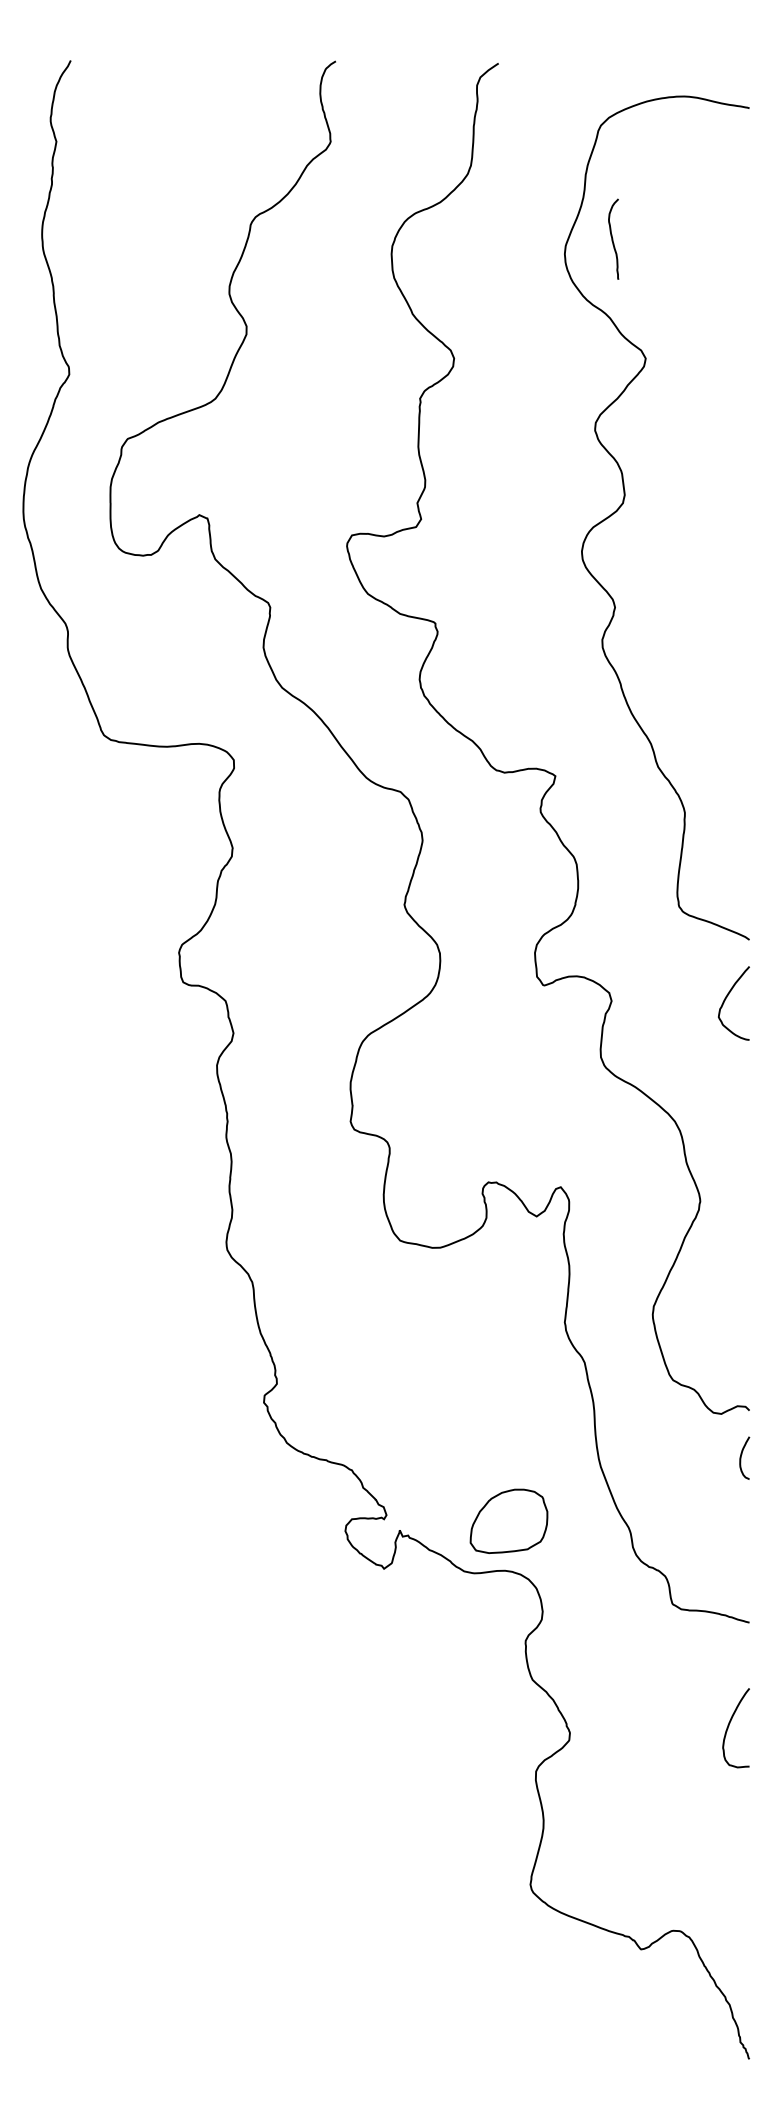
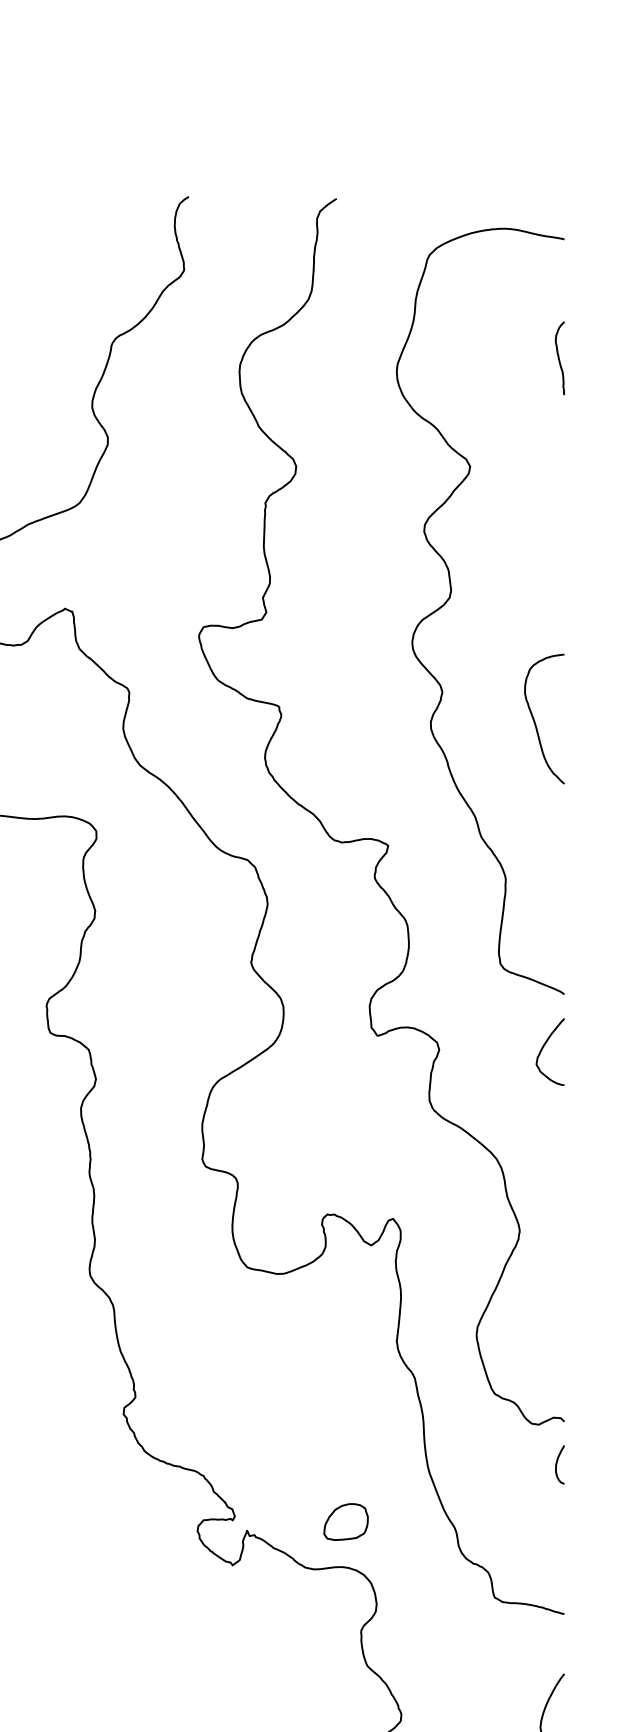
curve: (613, 238) -> (559, 357), moved
curve: (717, 639) -> (535, 721), added
part: (508, 1520) -> (345, 1521), size x0.62

